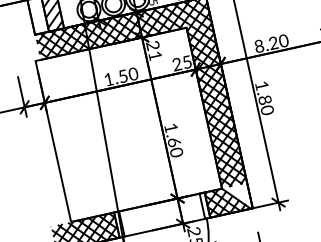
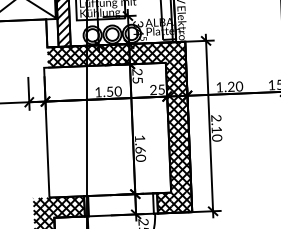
text: (259, 46) -> (219, 87), 8.20 -> 1.20
text: (155, 56) -> (137, 80), 21 -> 25
text: (263, 93) -> (216, 124), 1.80 -> 2.10
hatch: (236, 197) -> (181, 201), added

